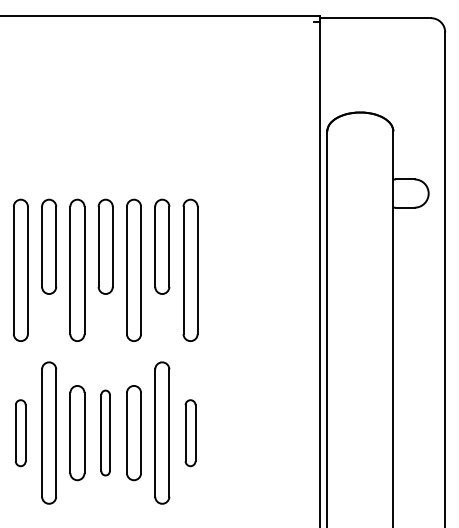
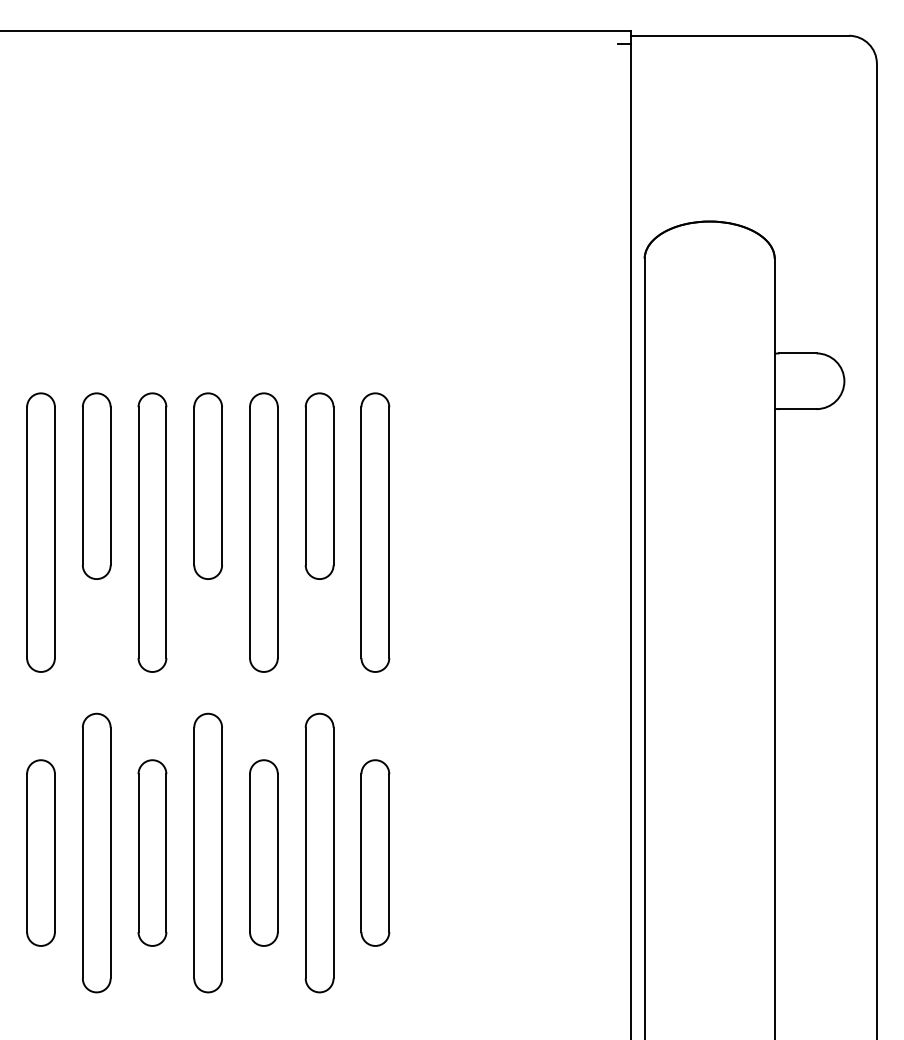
part: (105, 432) -> (207, 851), size x1.67
part: (20, 433) -> (40, 853), size x1.43
part: (190, 433) -> (375, 853), size x1.43

